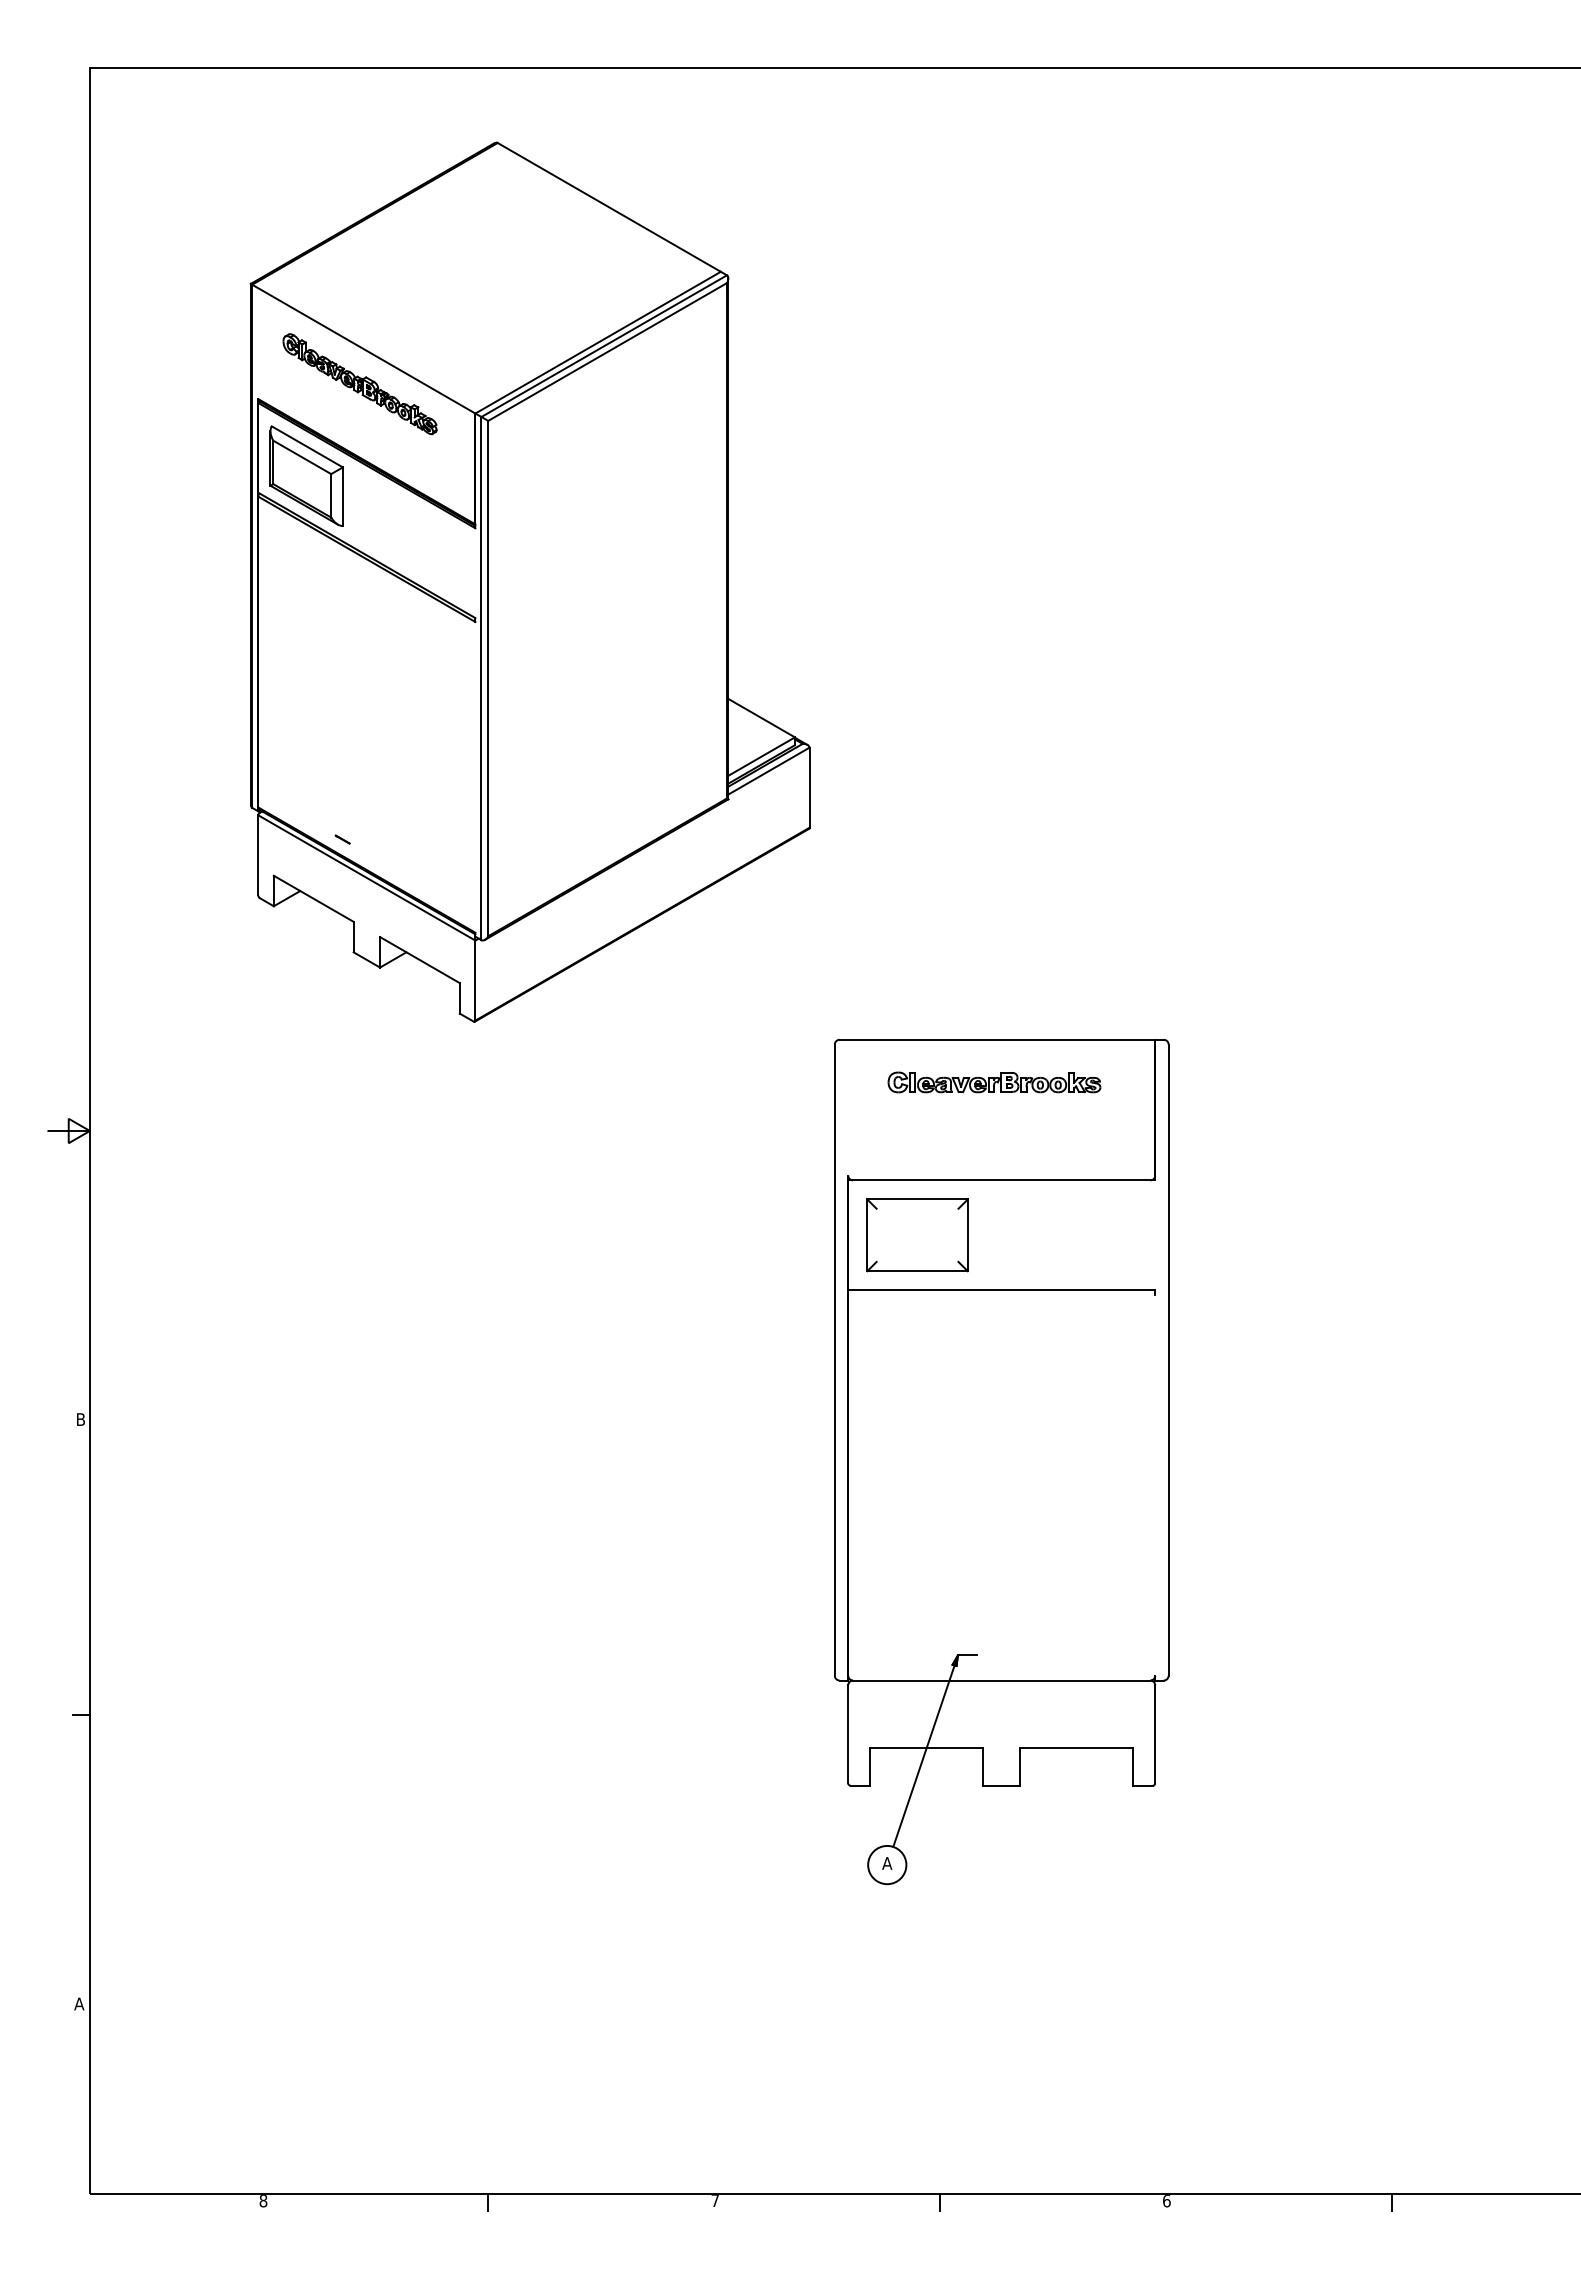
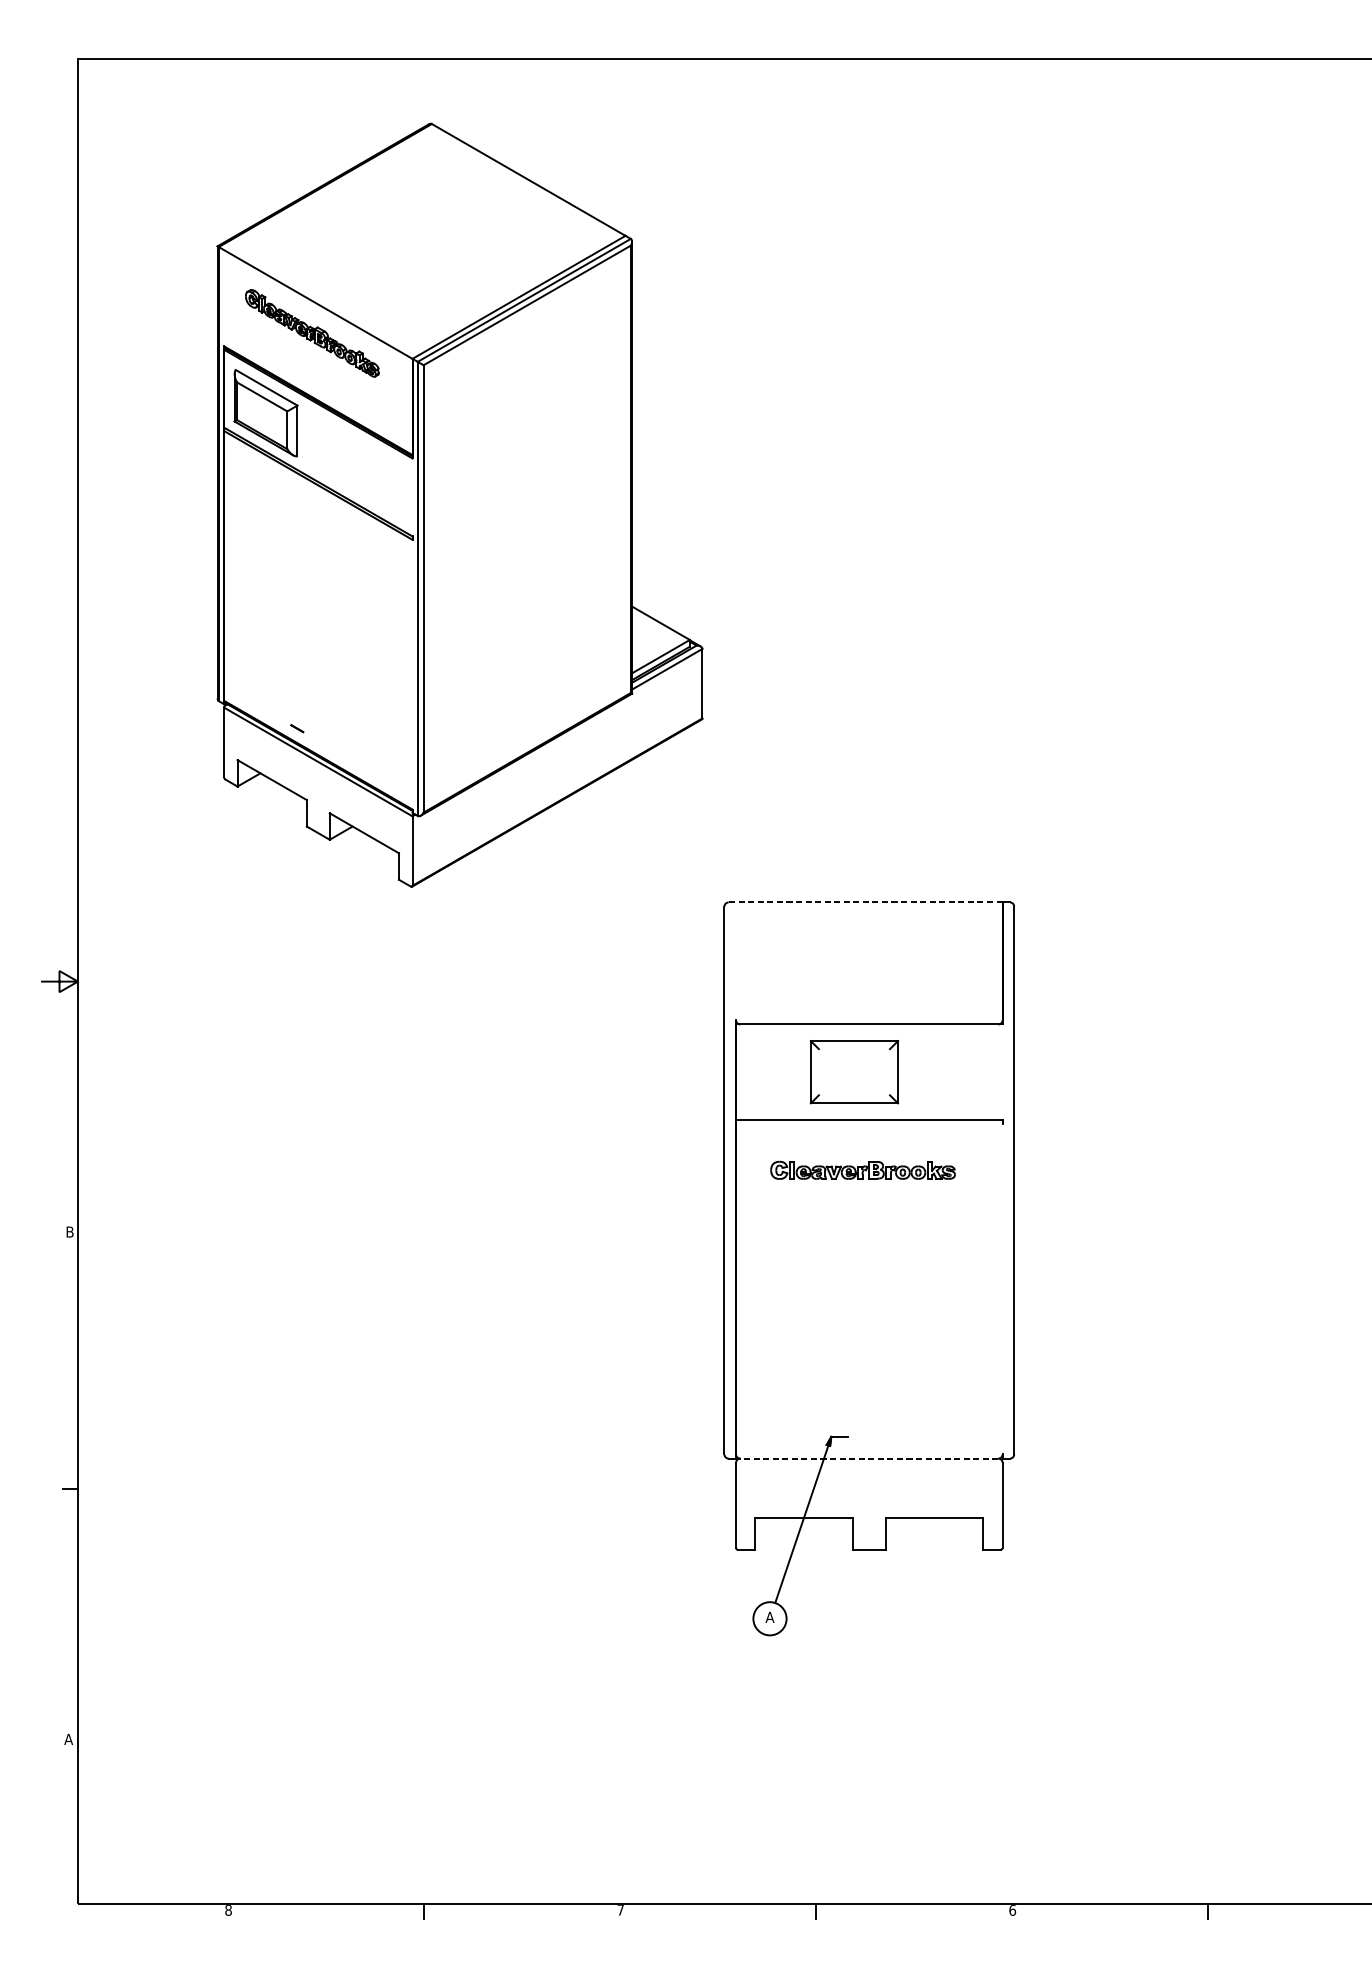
line: (997, 1039) -> (865, 902), solid -> dashed
part: (994, 1082) -> (863, 1170), moved
part: (917, 1235) -> (854, 1072), moved
line: (1001, 1680) -> (869, 1458), solid -> dashed

